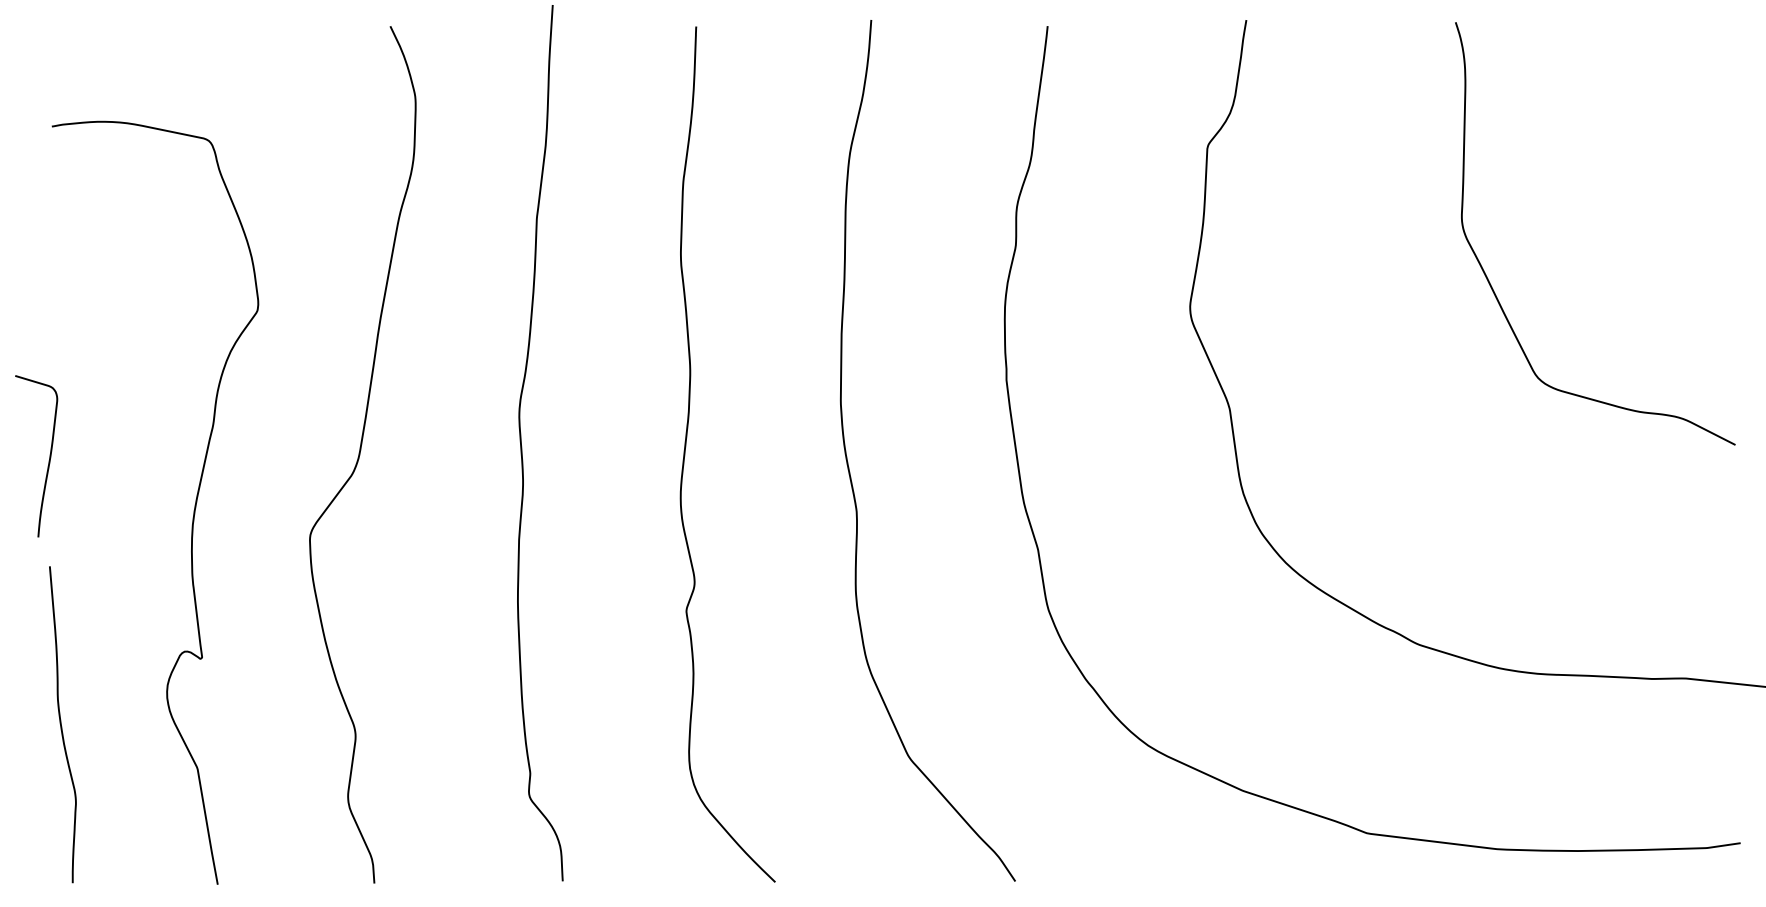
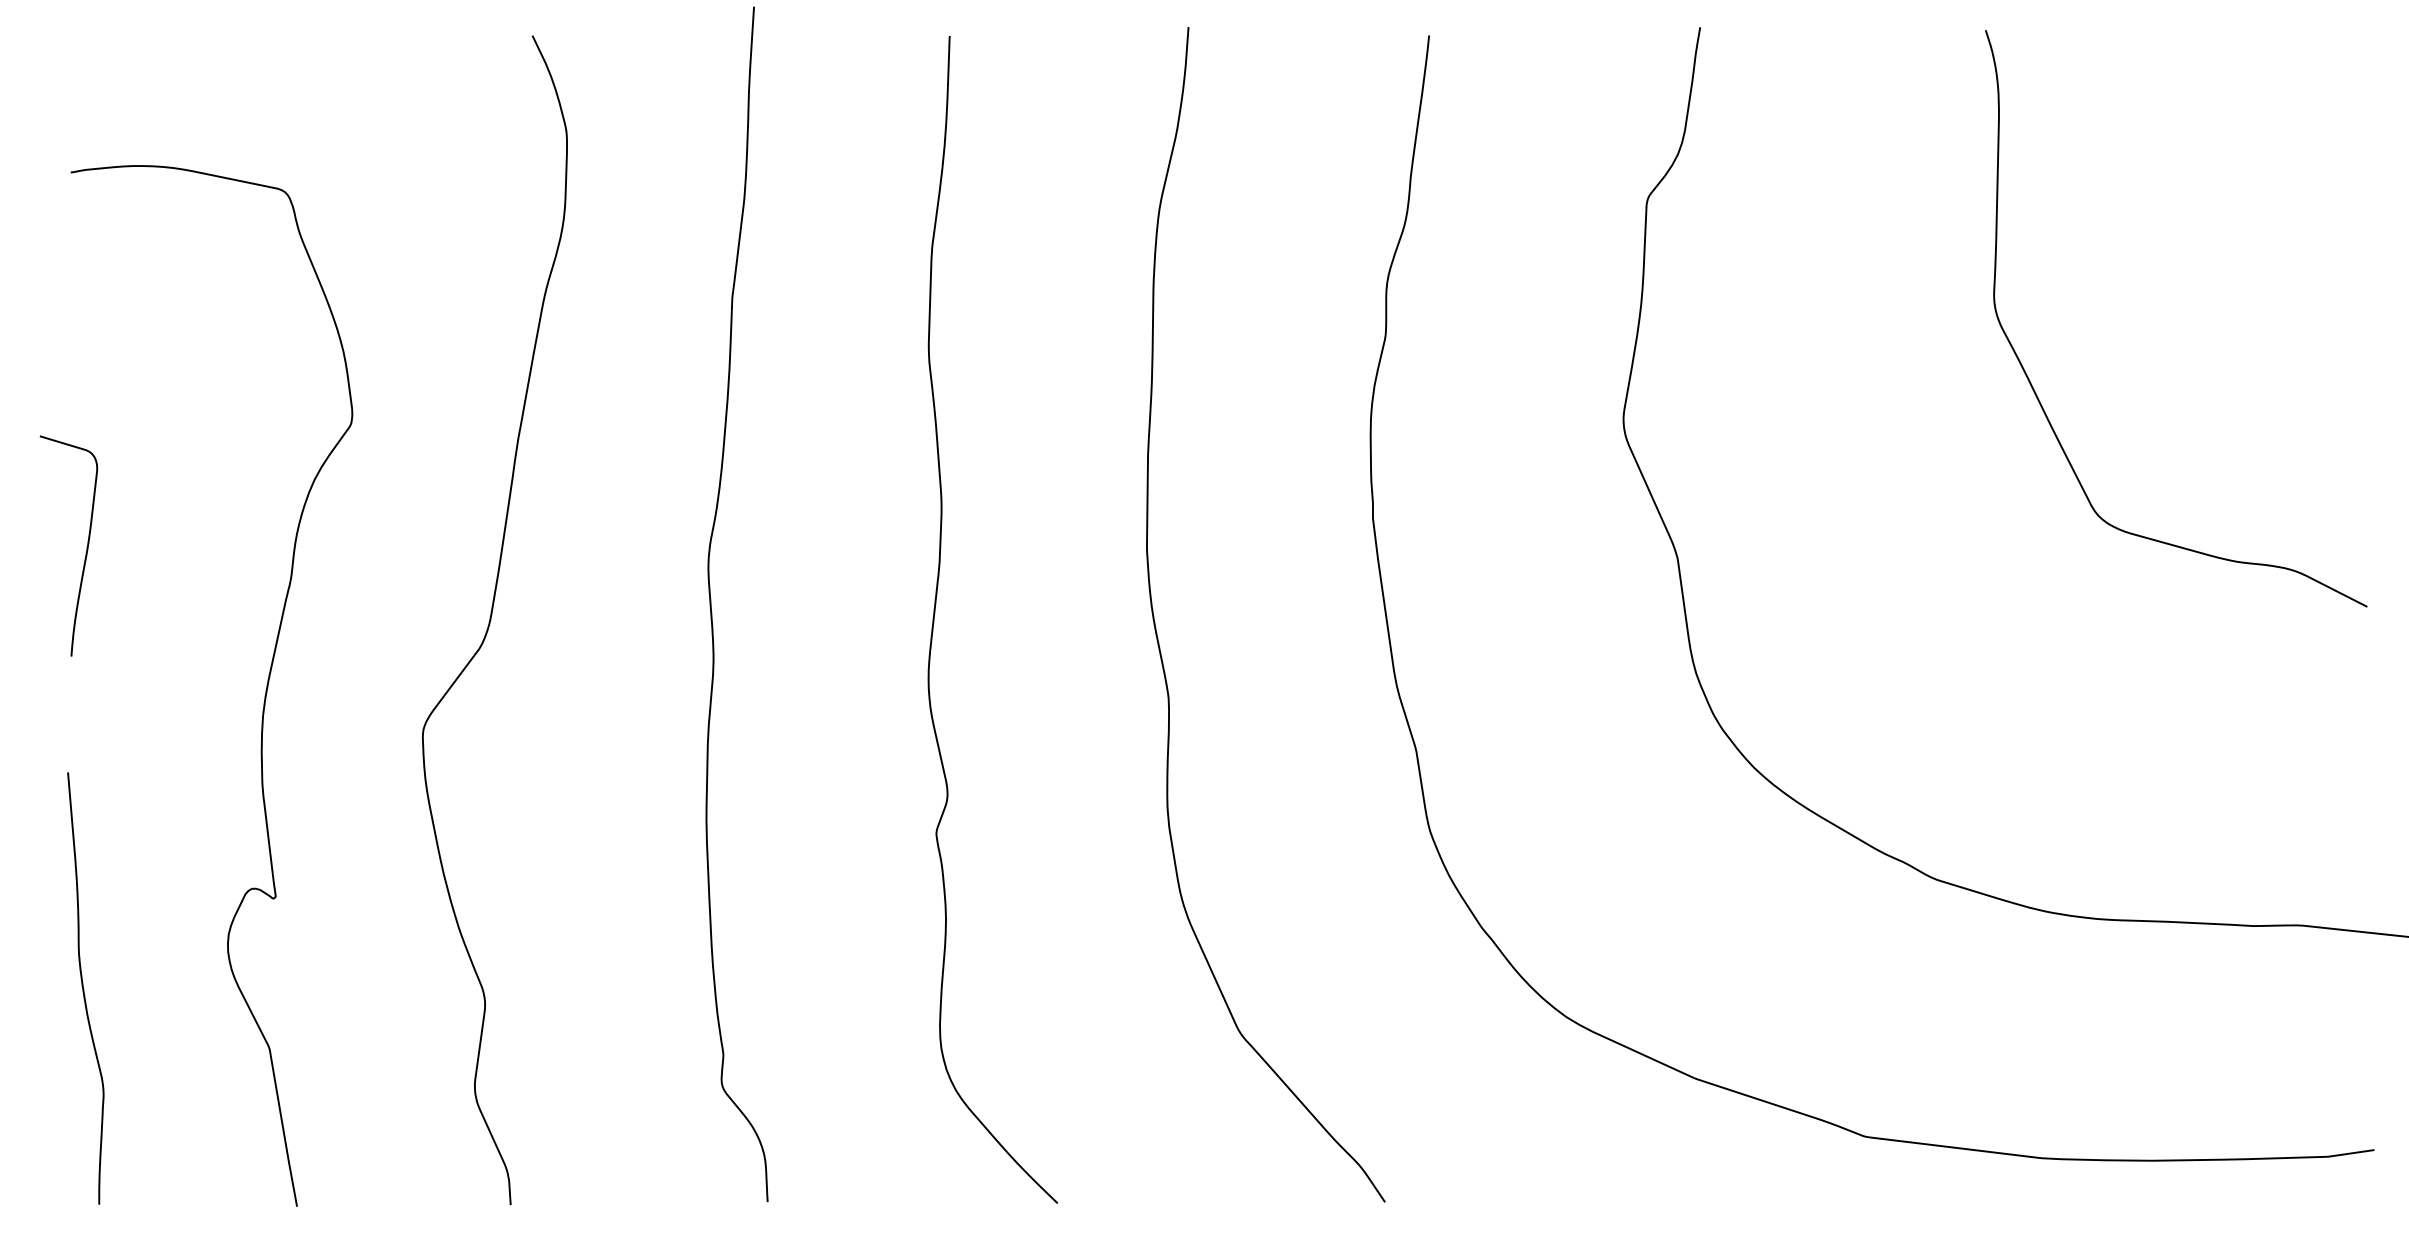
curve: (48, 460) -> (85, 551), moved

